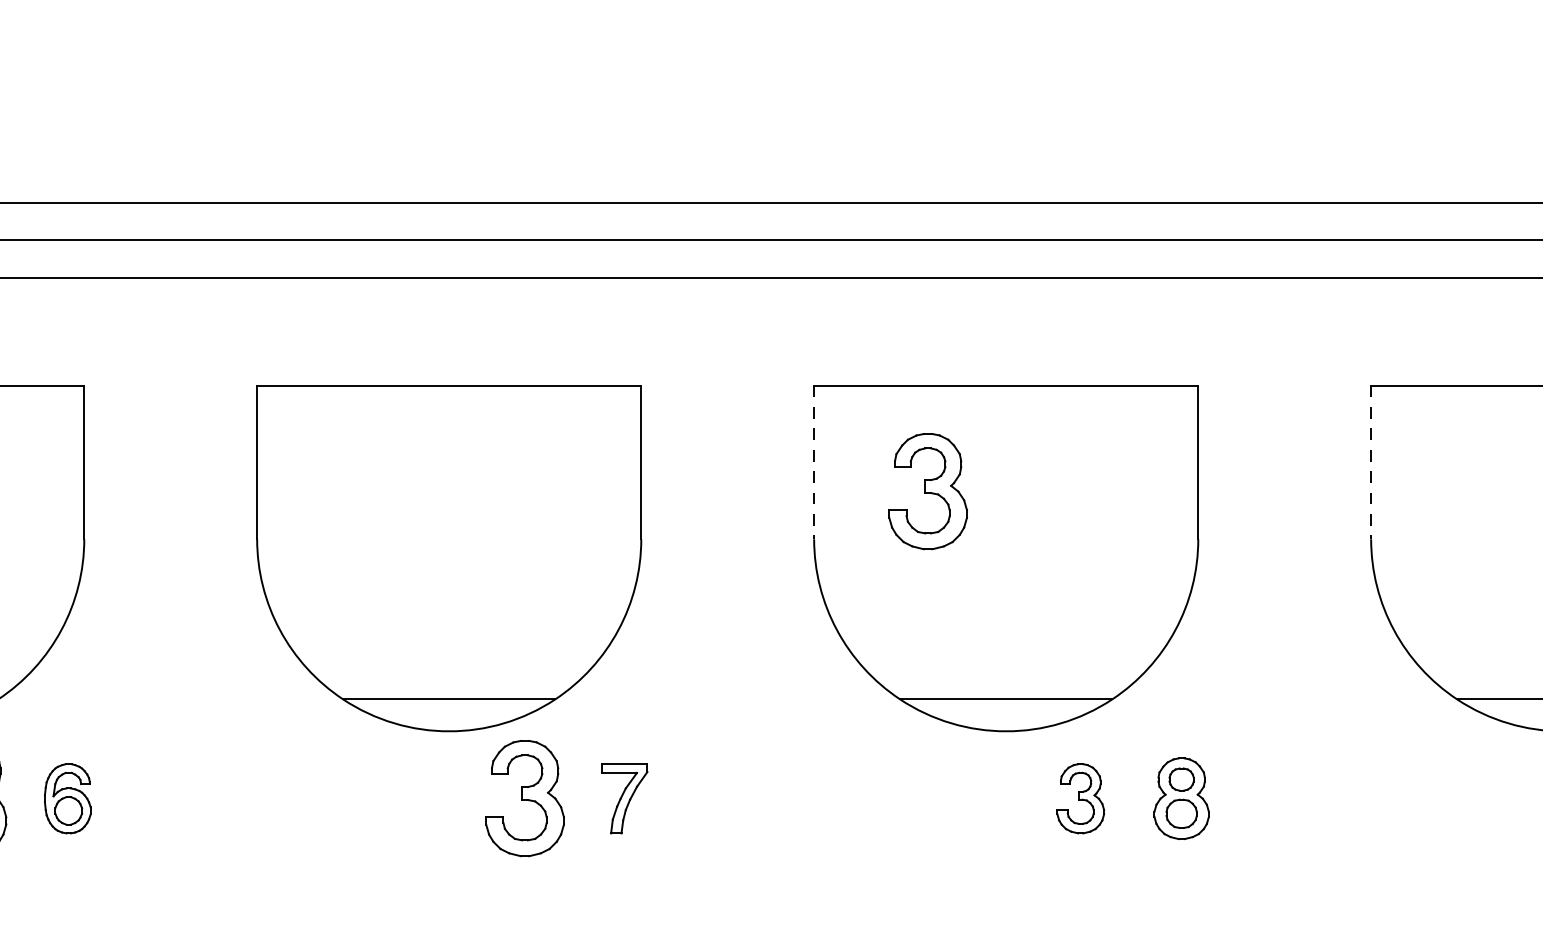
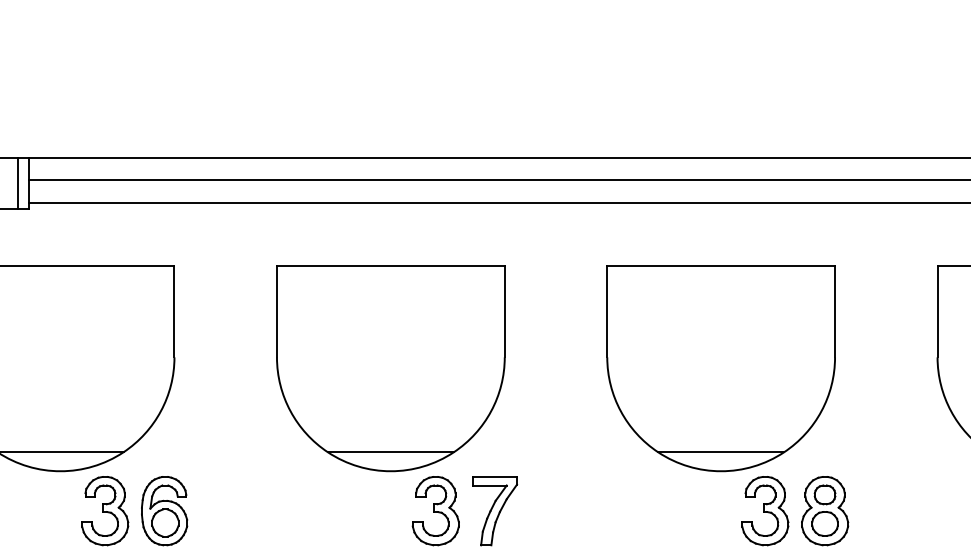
line: (814, 461) -> (607, 311), dashed -> solid
line: (1371, 461) -> (937, 311), dashed -> solid
part: (927, 492) -> (674, 329), removed
part: (67, 799) -> (164, 511), size x1.67
part: (625, 799) -> (495, 511), size x1.67
part: (1080, 799) -> (765, 511), size x1.67
part: (1182, 799) -> (825, 511), size x1.43

